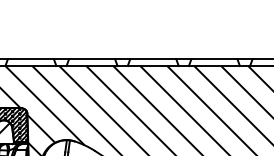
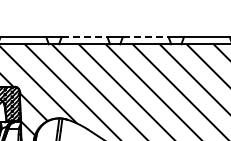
line: (92, 59) -> (84, 37), solid -> dashed
line: (153, 59) -> (145, 37), solid -> dashed

